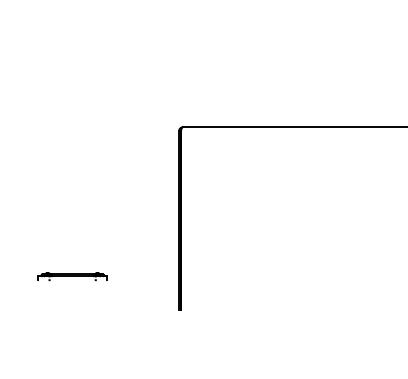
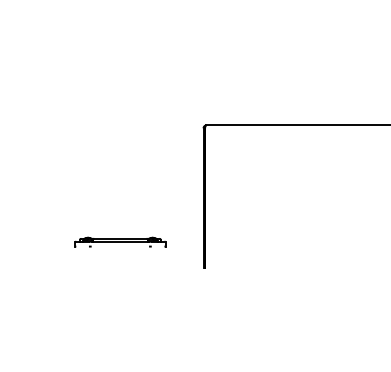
part: (72, 276) -> (120, 241), size x1.67

